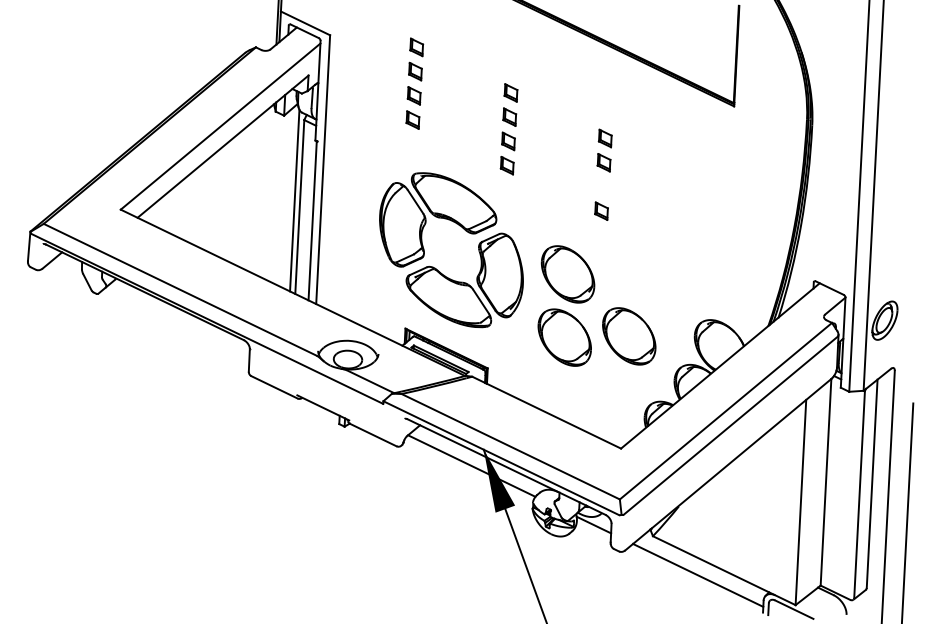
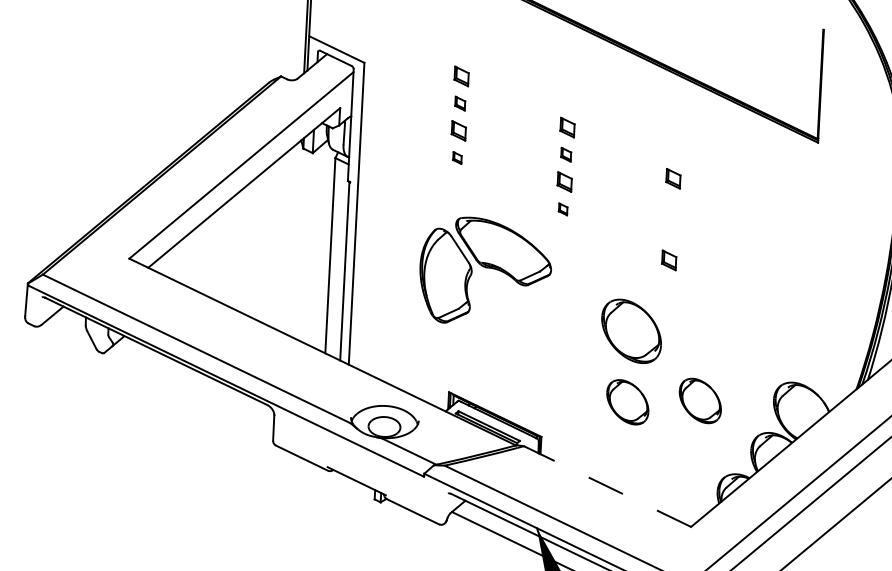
part: (415, 71) -> (460, 103), size x0.7
part: (509, 116) -> (565, 154), size x0.7
part: (412, 119) -> (456, 157), size x0.6
part: (603, 162) -> (671, 205), removed
part: (506, 165) -> (562, 209), size x0.6
line: (294, 200) -> (324, 248), removed
part: (464, 280) -> (515, 338), removed
part: (629, 336) -> (700, 401), size x0.7
part: (564, 337) -> (627, 402), size x0.7
line: (546, 412) -> (607, 486), solid -> dashed

